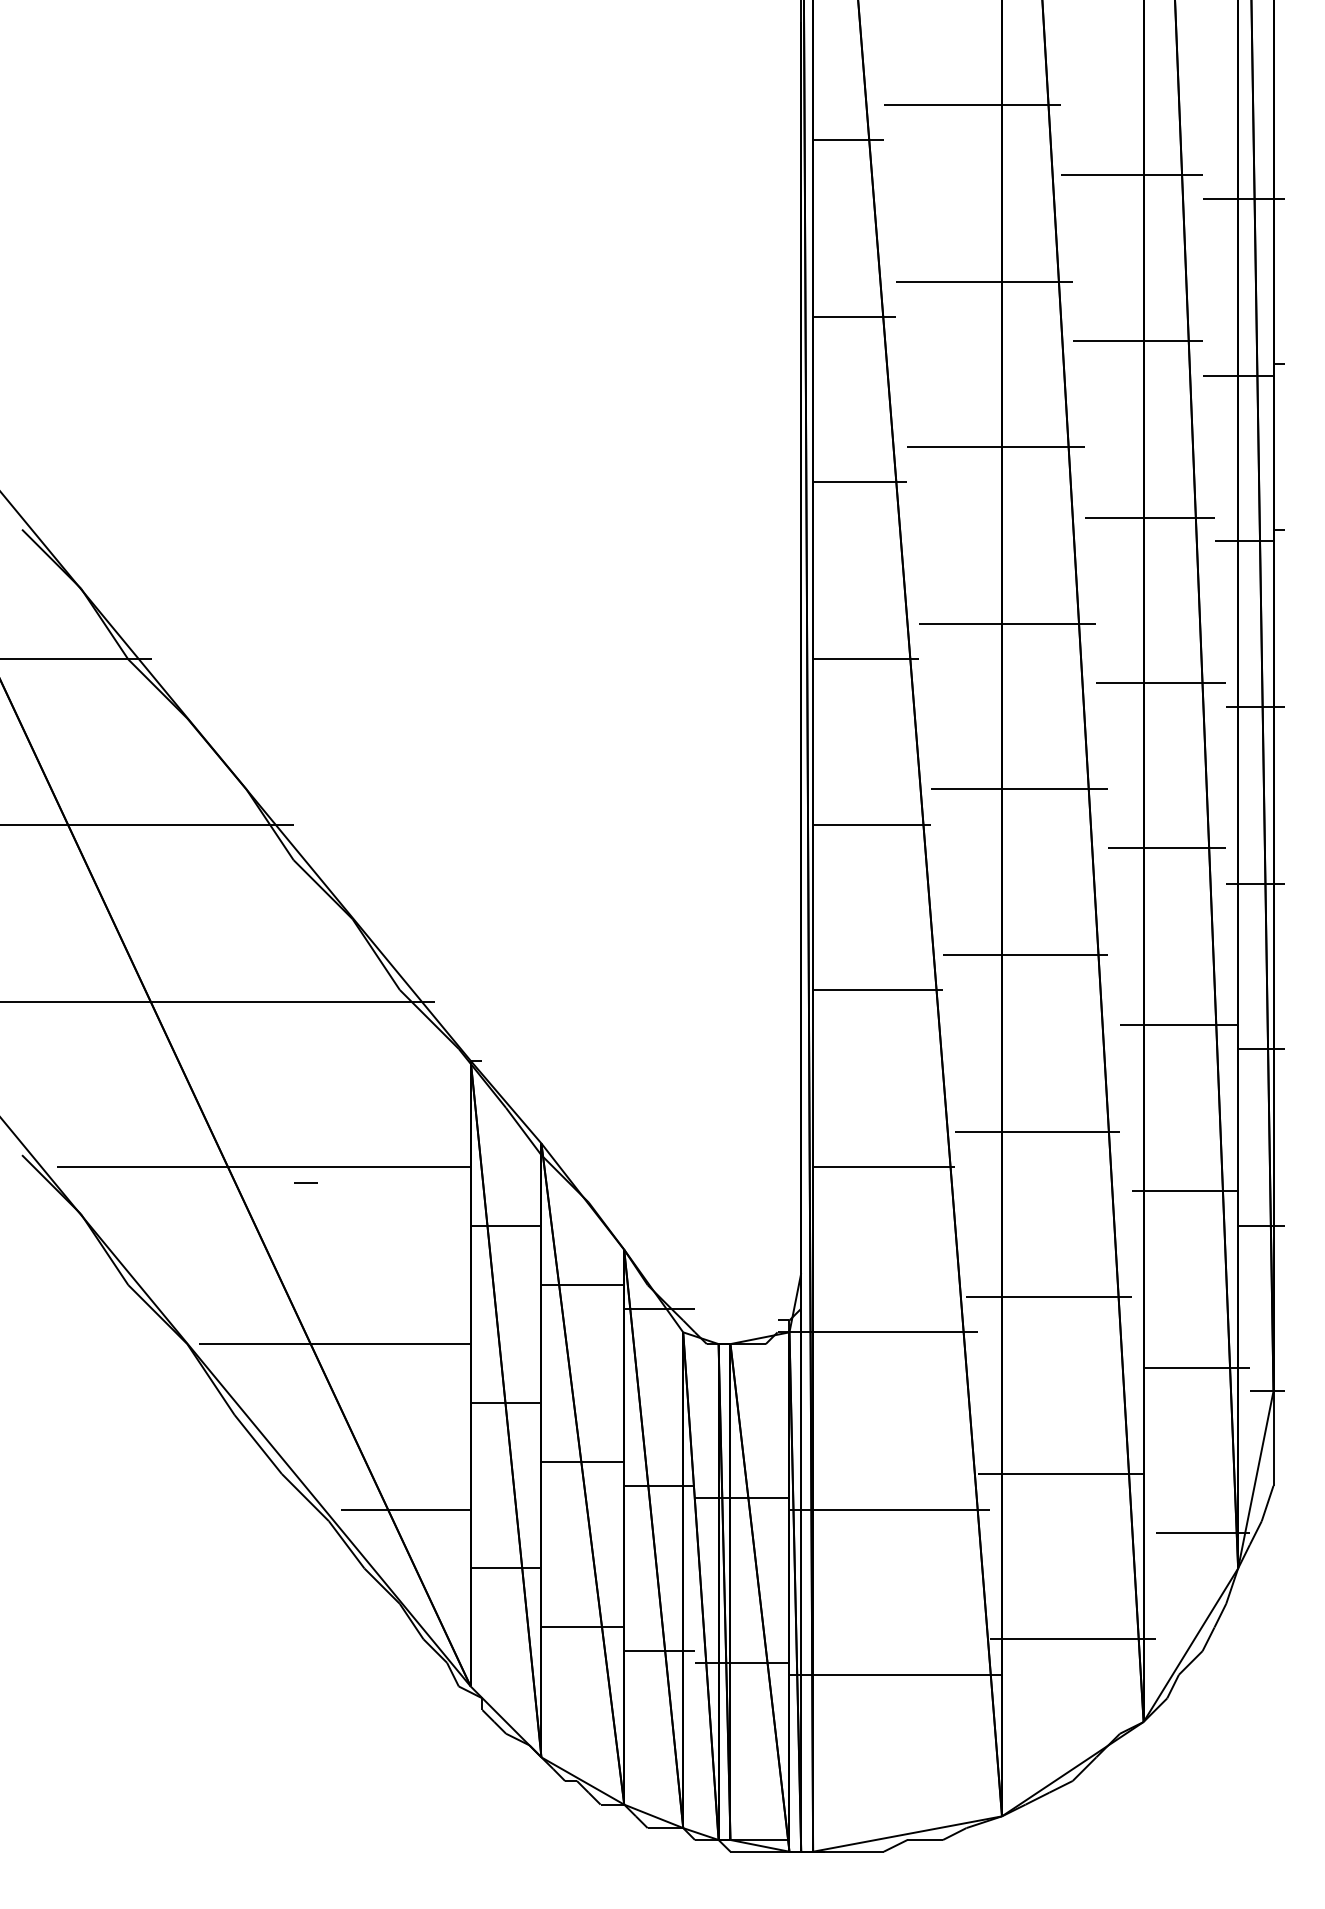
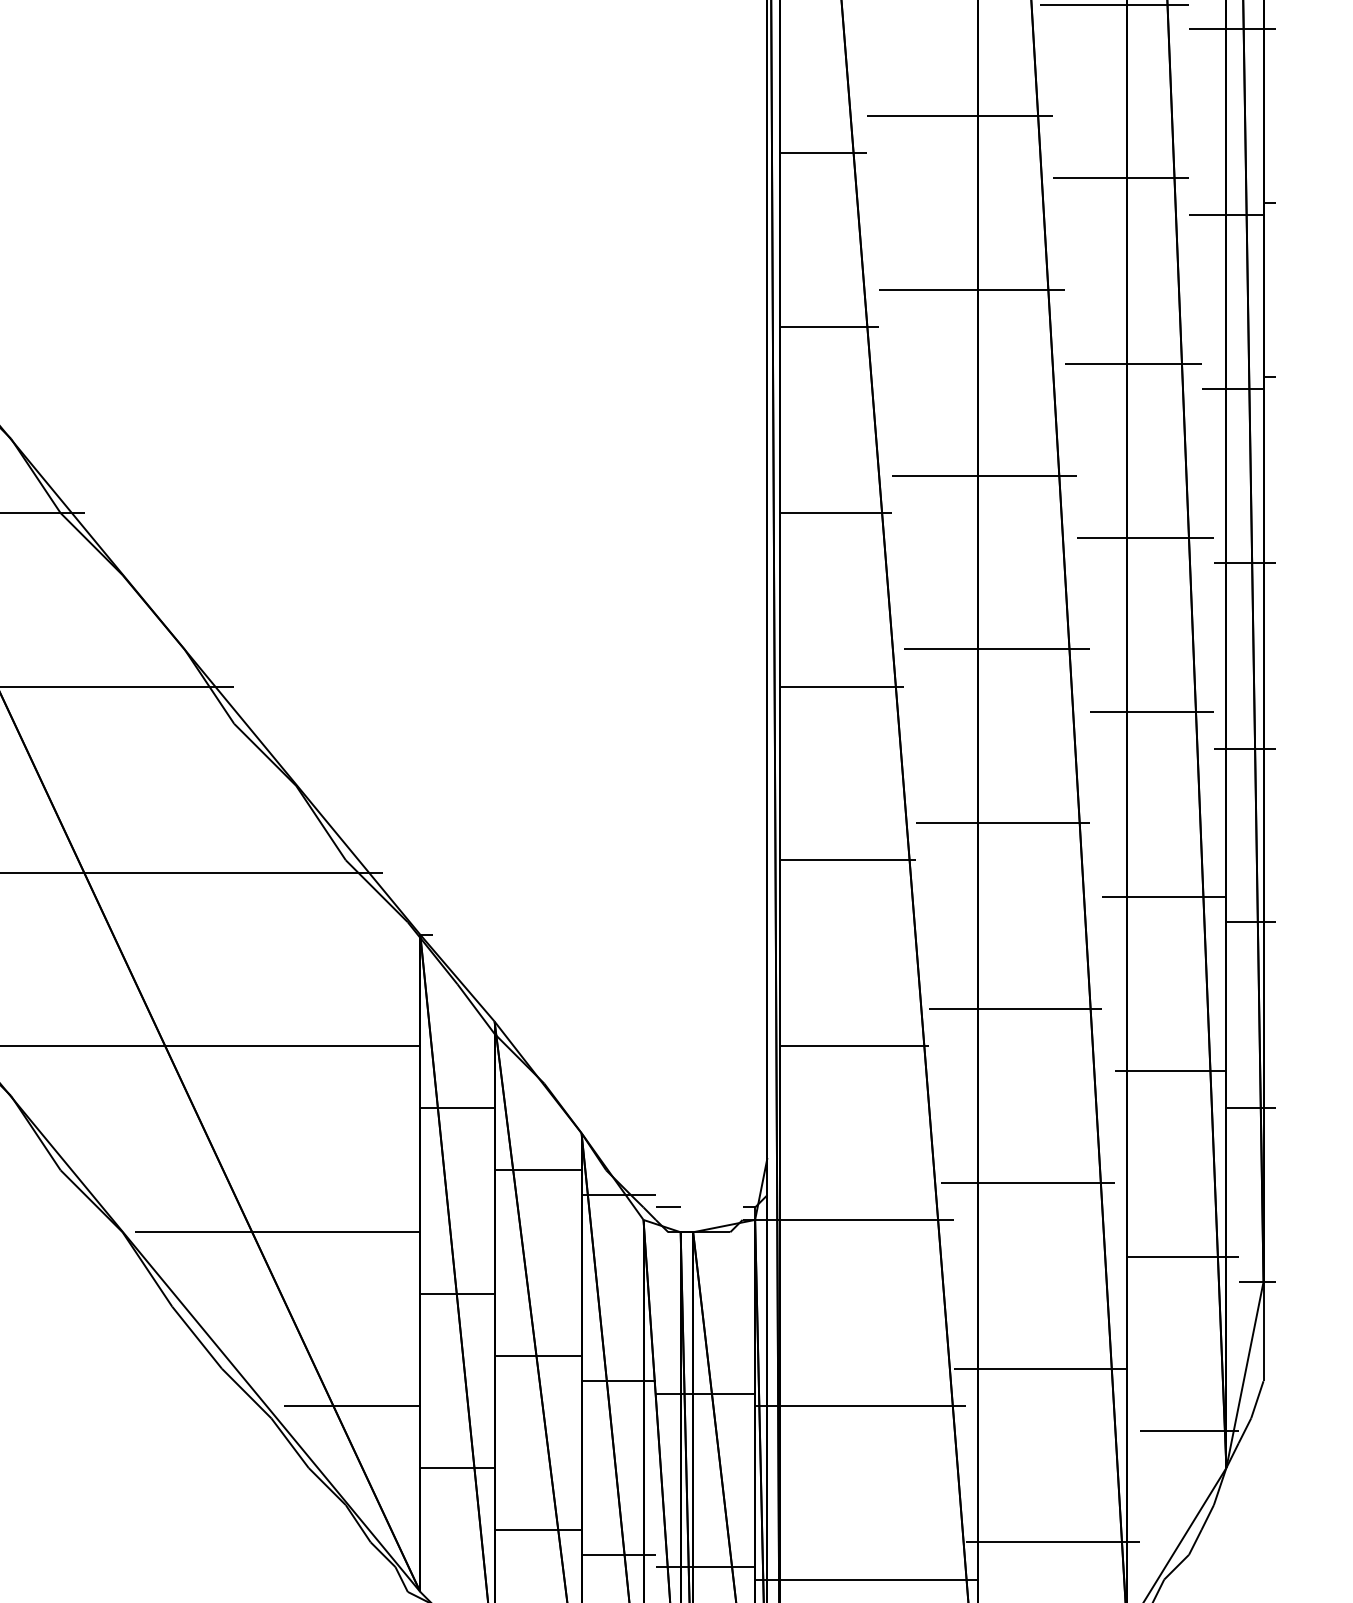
line: (305, 1182) -> (667, 1206), moved

